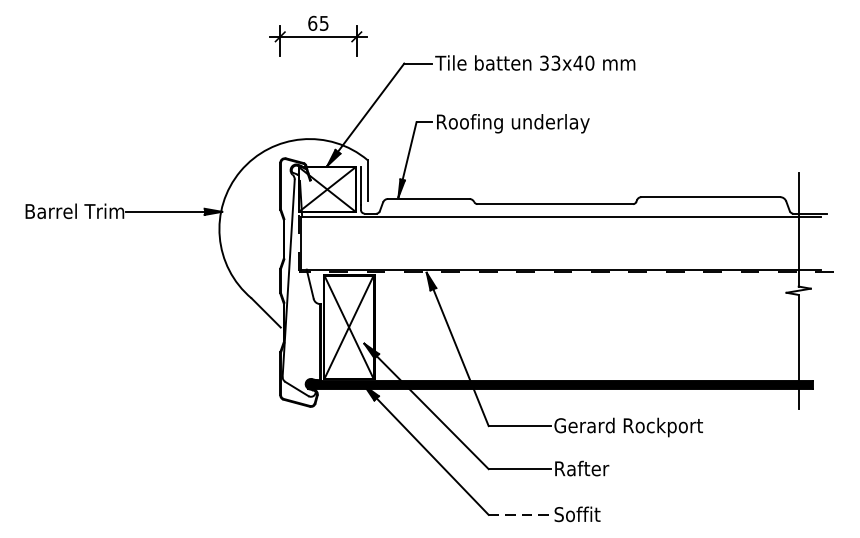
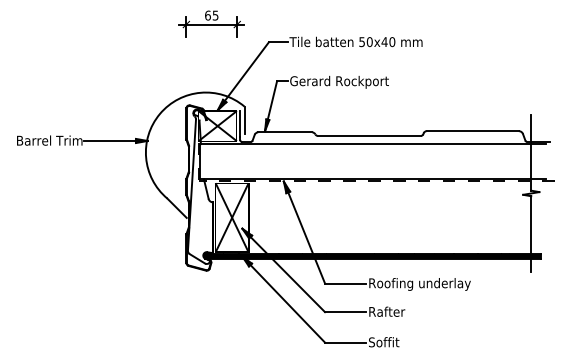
text: (549, 63) -> (365, 42), 33x40 -> 50x40
text: (513, 122) -> (341, 81), Roofing underlay -> Gerard Rockport
text: (630, 427) -> (419, 284), Gerard Rockport -> Roofing underlay
line: (519, 514) -> (345, 342), dashed -> solid

